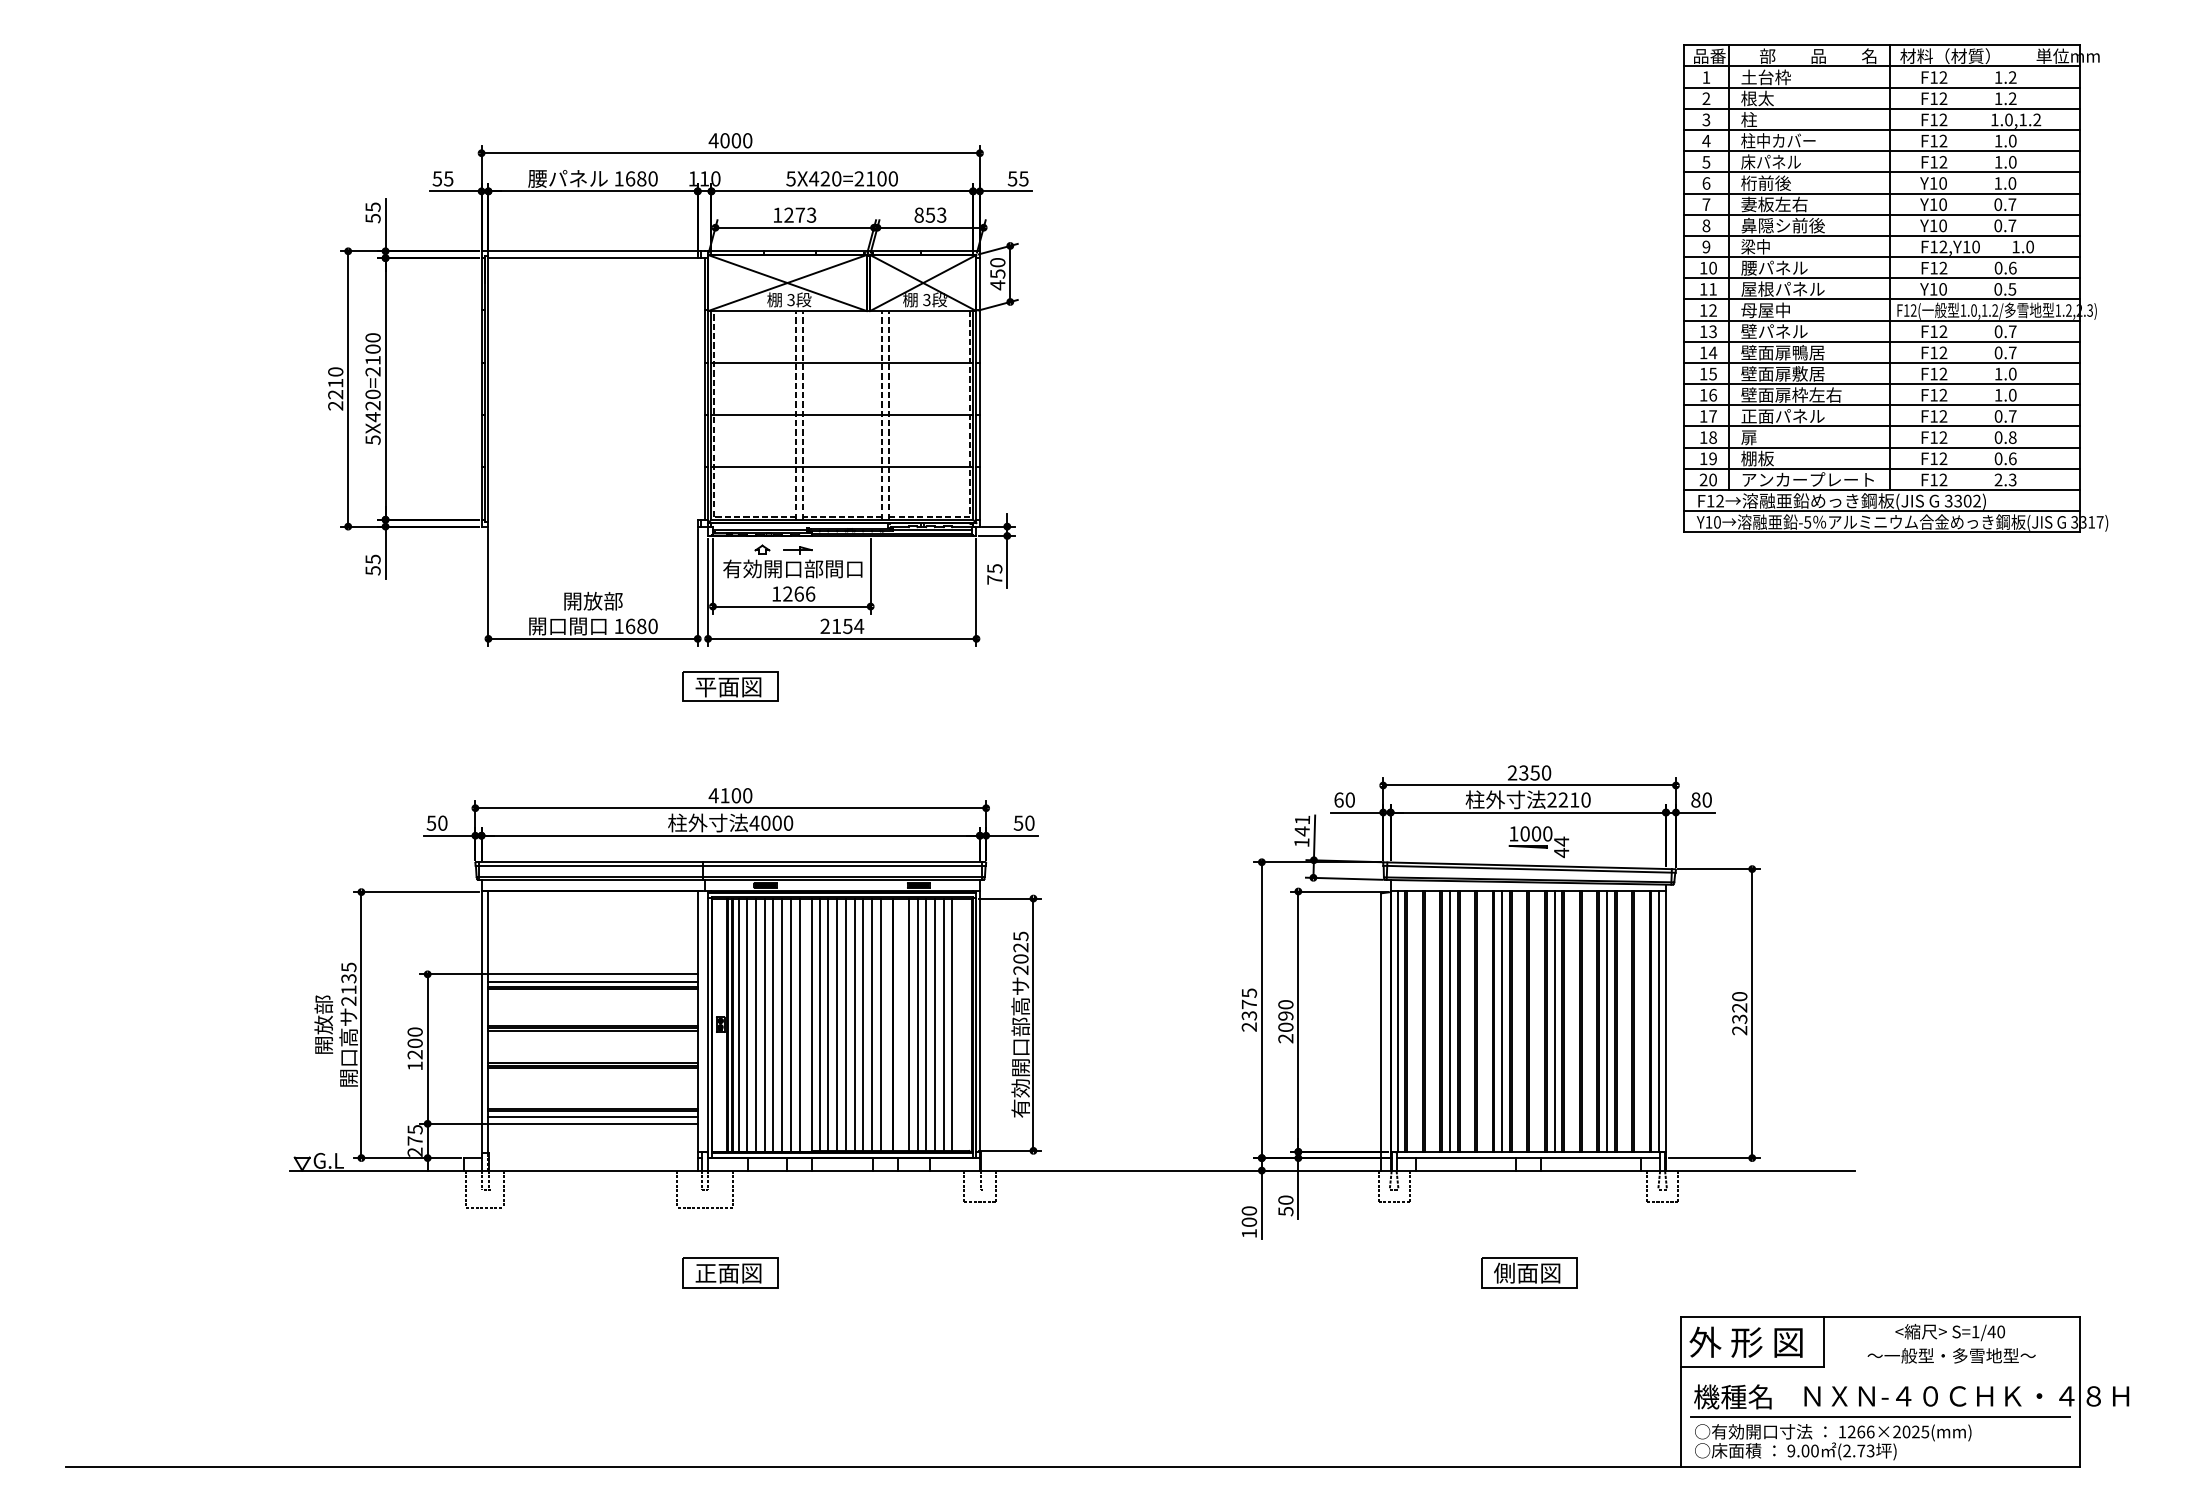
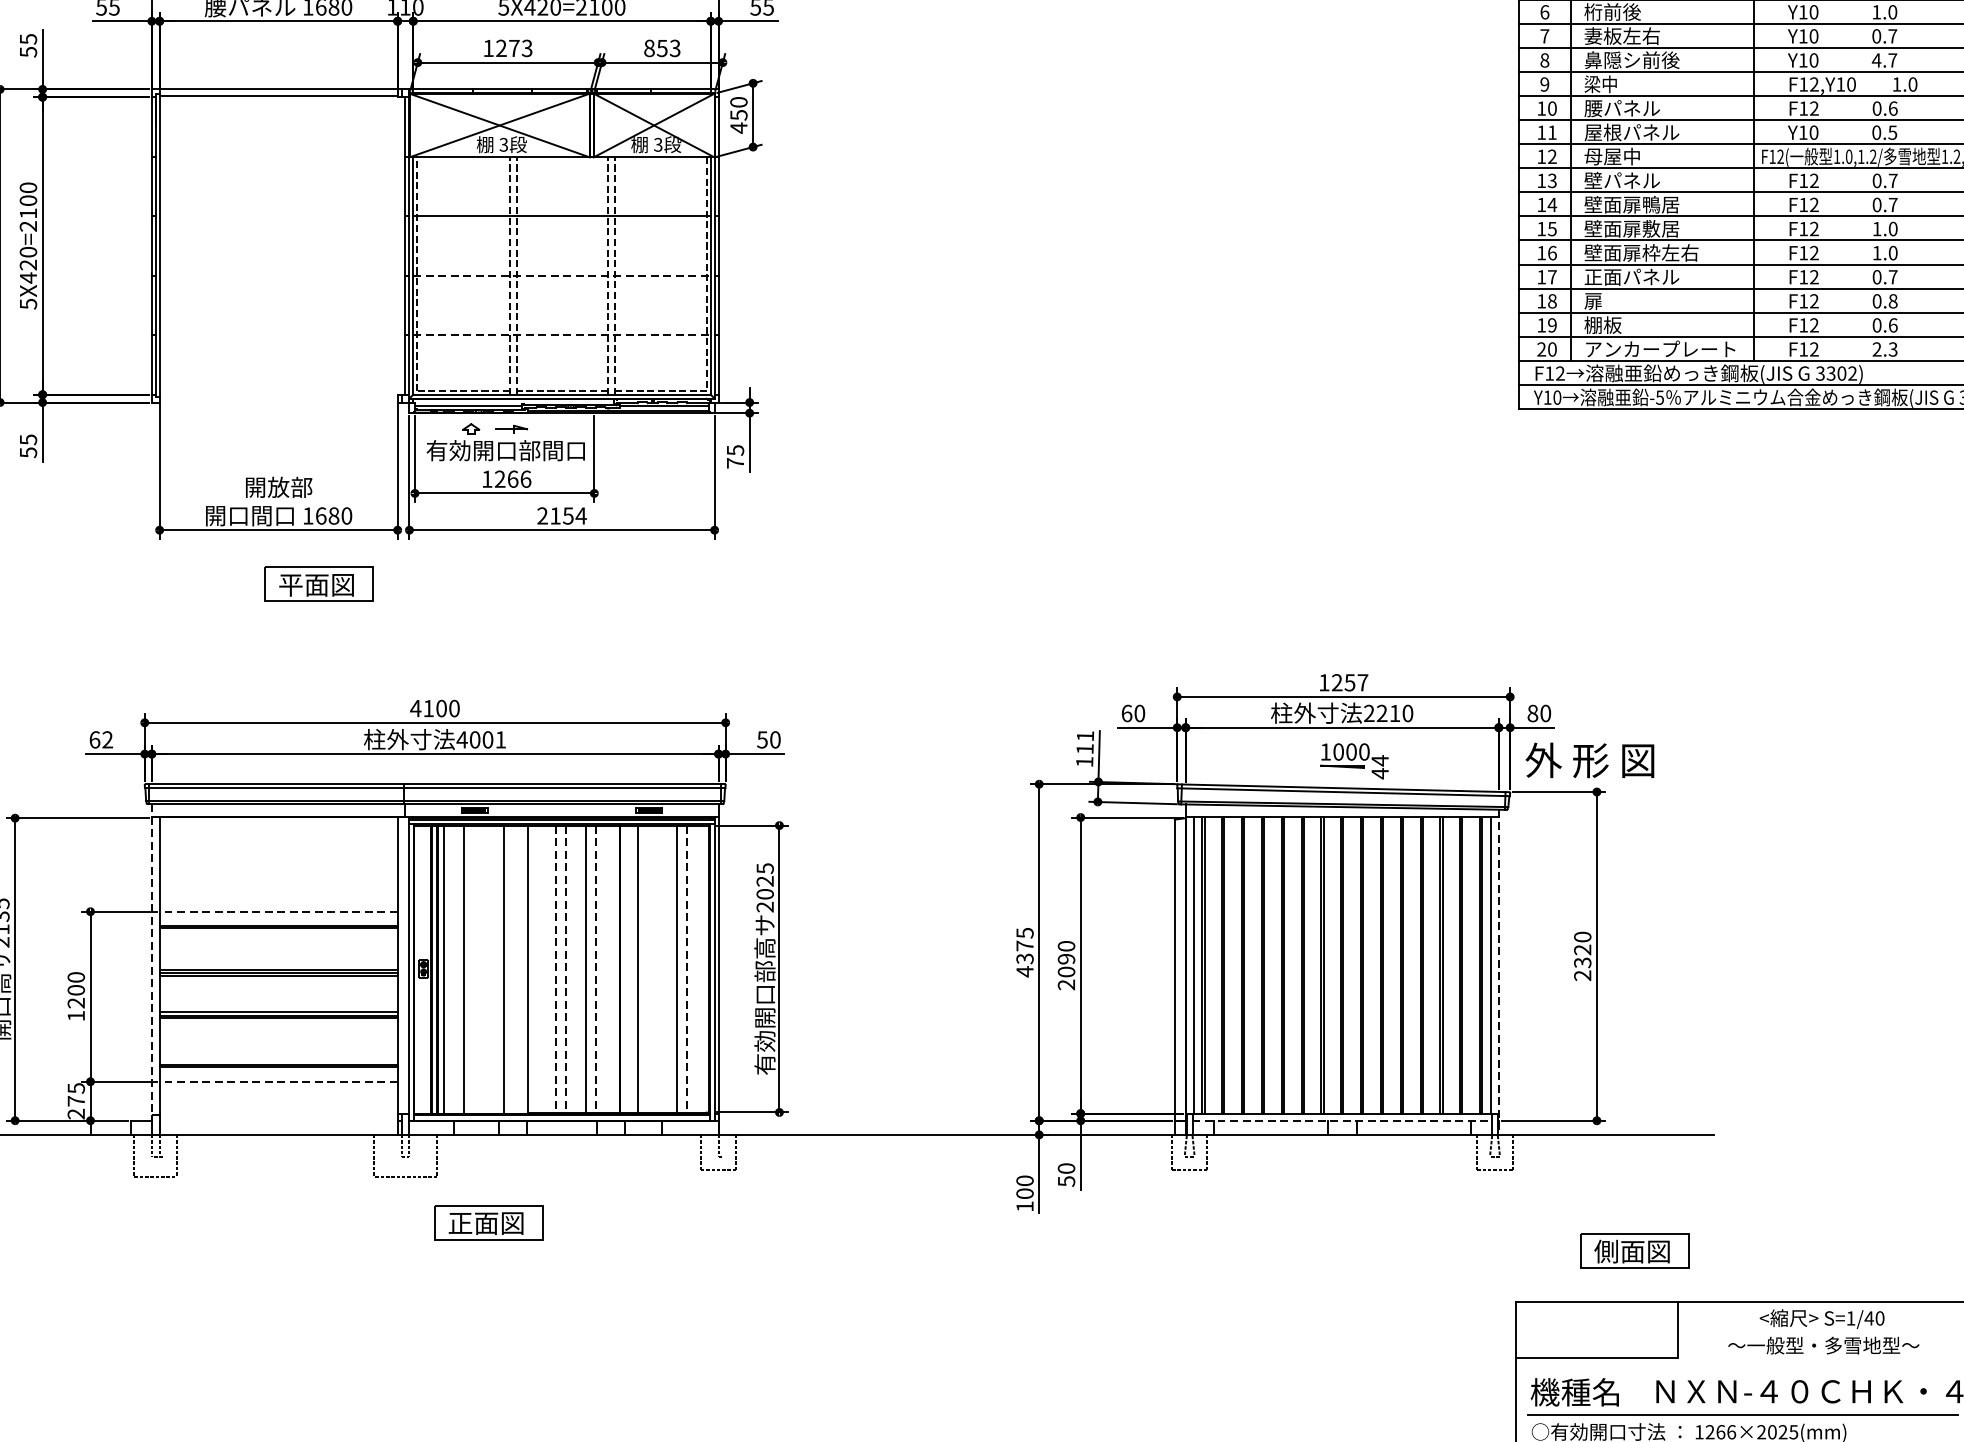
text: (1998, 225) -> (1877, 60), 0.7 -> 4.7
line: (842, 415) -> (562, 276), solid -> dashed
line: (842, 467) -> (562, 335), solid -> dashed
part: (730, 686) -> (318, 584), moved
text: (1529, 772) -> (1343, 682), 2350 -> 1257
text: (436, 822) -> (100, 739), 50 -> 62
text: (788, 822) -> (500, 739), 4000 -> 4001
text: (1301, 831) -> (1084, 749), 141 -> 111
line: (593, 974) -> (279, 911), solid -> dashed
line: (592, 981) -> (277, 919), removed
line: (481, 1019) -> (151, 963), solid -> dashed
line: (1449, 1021) -> (1252, 965), removed
line: (1502, 1021) -> (1312, 965), removed
line: (1554, 1021) -> (1372, 965), removed
line: (1606, 1021) -> (1431, 965), removed
line: (747, 1024) -> (454, 968), removed
line: (764, 1024) -> (473, 968), removed
line: (773, 1024) -> (483, 968), removed
line: (782, 1024) -> (494, 968), removed
line: (799, 1024) -> (513, 968), removed
line: (819, 1024) -> (536, 968), removed
line: (828, 1024) -> (546, 968), removed
line: (854, 1024) -> (575, 968), removed
line: (880, 1024) -> (605, 968), removed
line: (917, 1024) -> (647, 968), removed
line: (926, 1024) -> (657, 968), removed
line: (934, 1024) -> (666, 968), removed
line: (837, 1025) -> (556, 969), solid -> dashed
line: (845, 1025) -> (565, 969), solid -> dashed
line: (871, 1025) -> (595, 969), solid -> dashed
line: (952, 1025) -> (687, 969), solid -> dashed
text: (1248, 1027) -> (1024, 972), 2375 -> 4375
line: (1666, 1027) -> (1499, 972), solid -> dashed
line: (592, 1116) -> (277, 1073), removed
line: (593, 1123) -> (279, 1081), solid -> dashed
line: (1528, 1158) -> (1342, 1121), solid -> dashed
part: (730, 1272) -> (488, 1222), moved
part: (1529, 1272) -> (1634, 1250), moved
text: (1745, 1341) -> (1589, 759), moved

